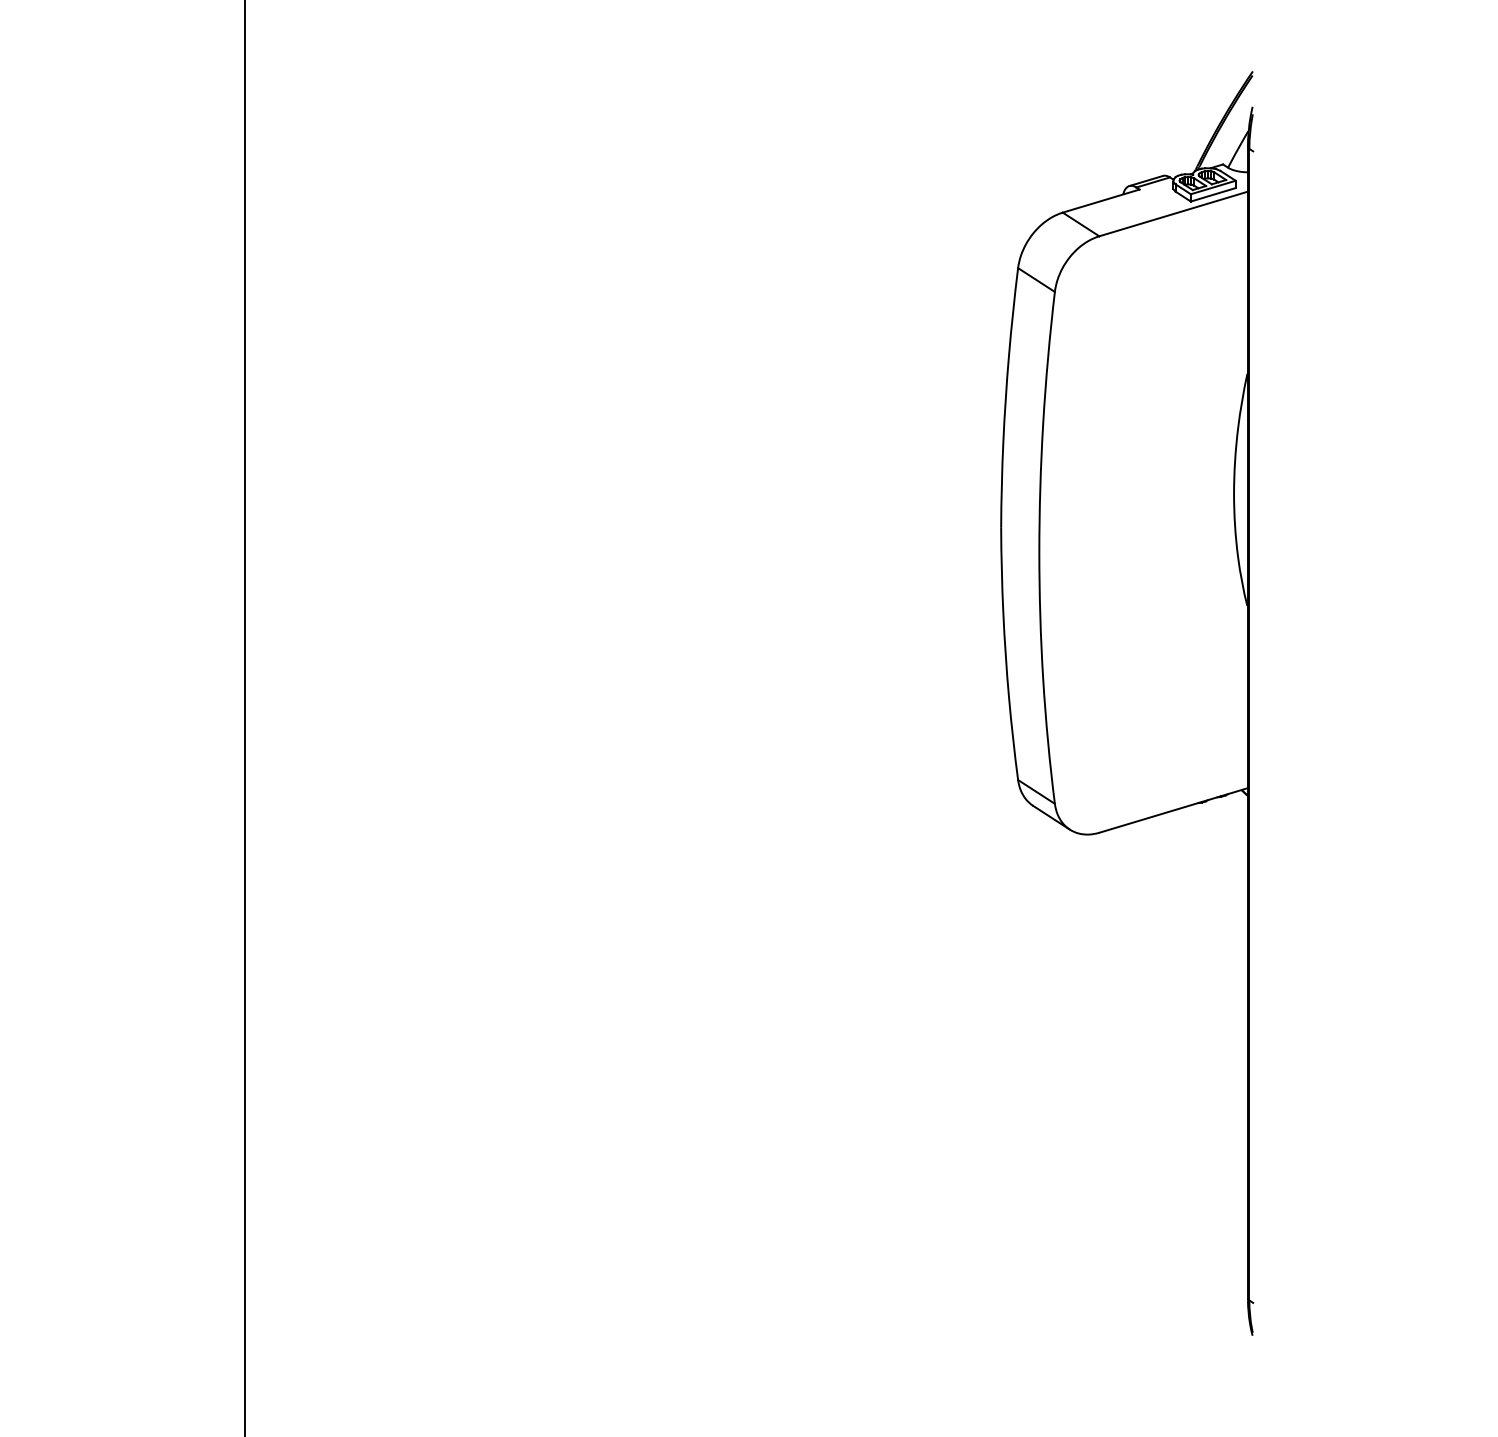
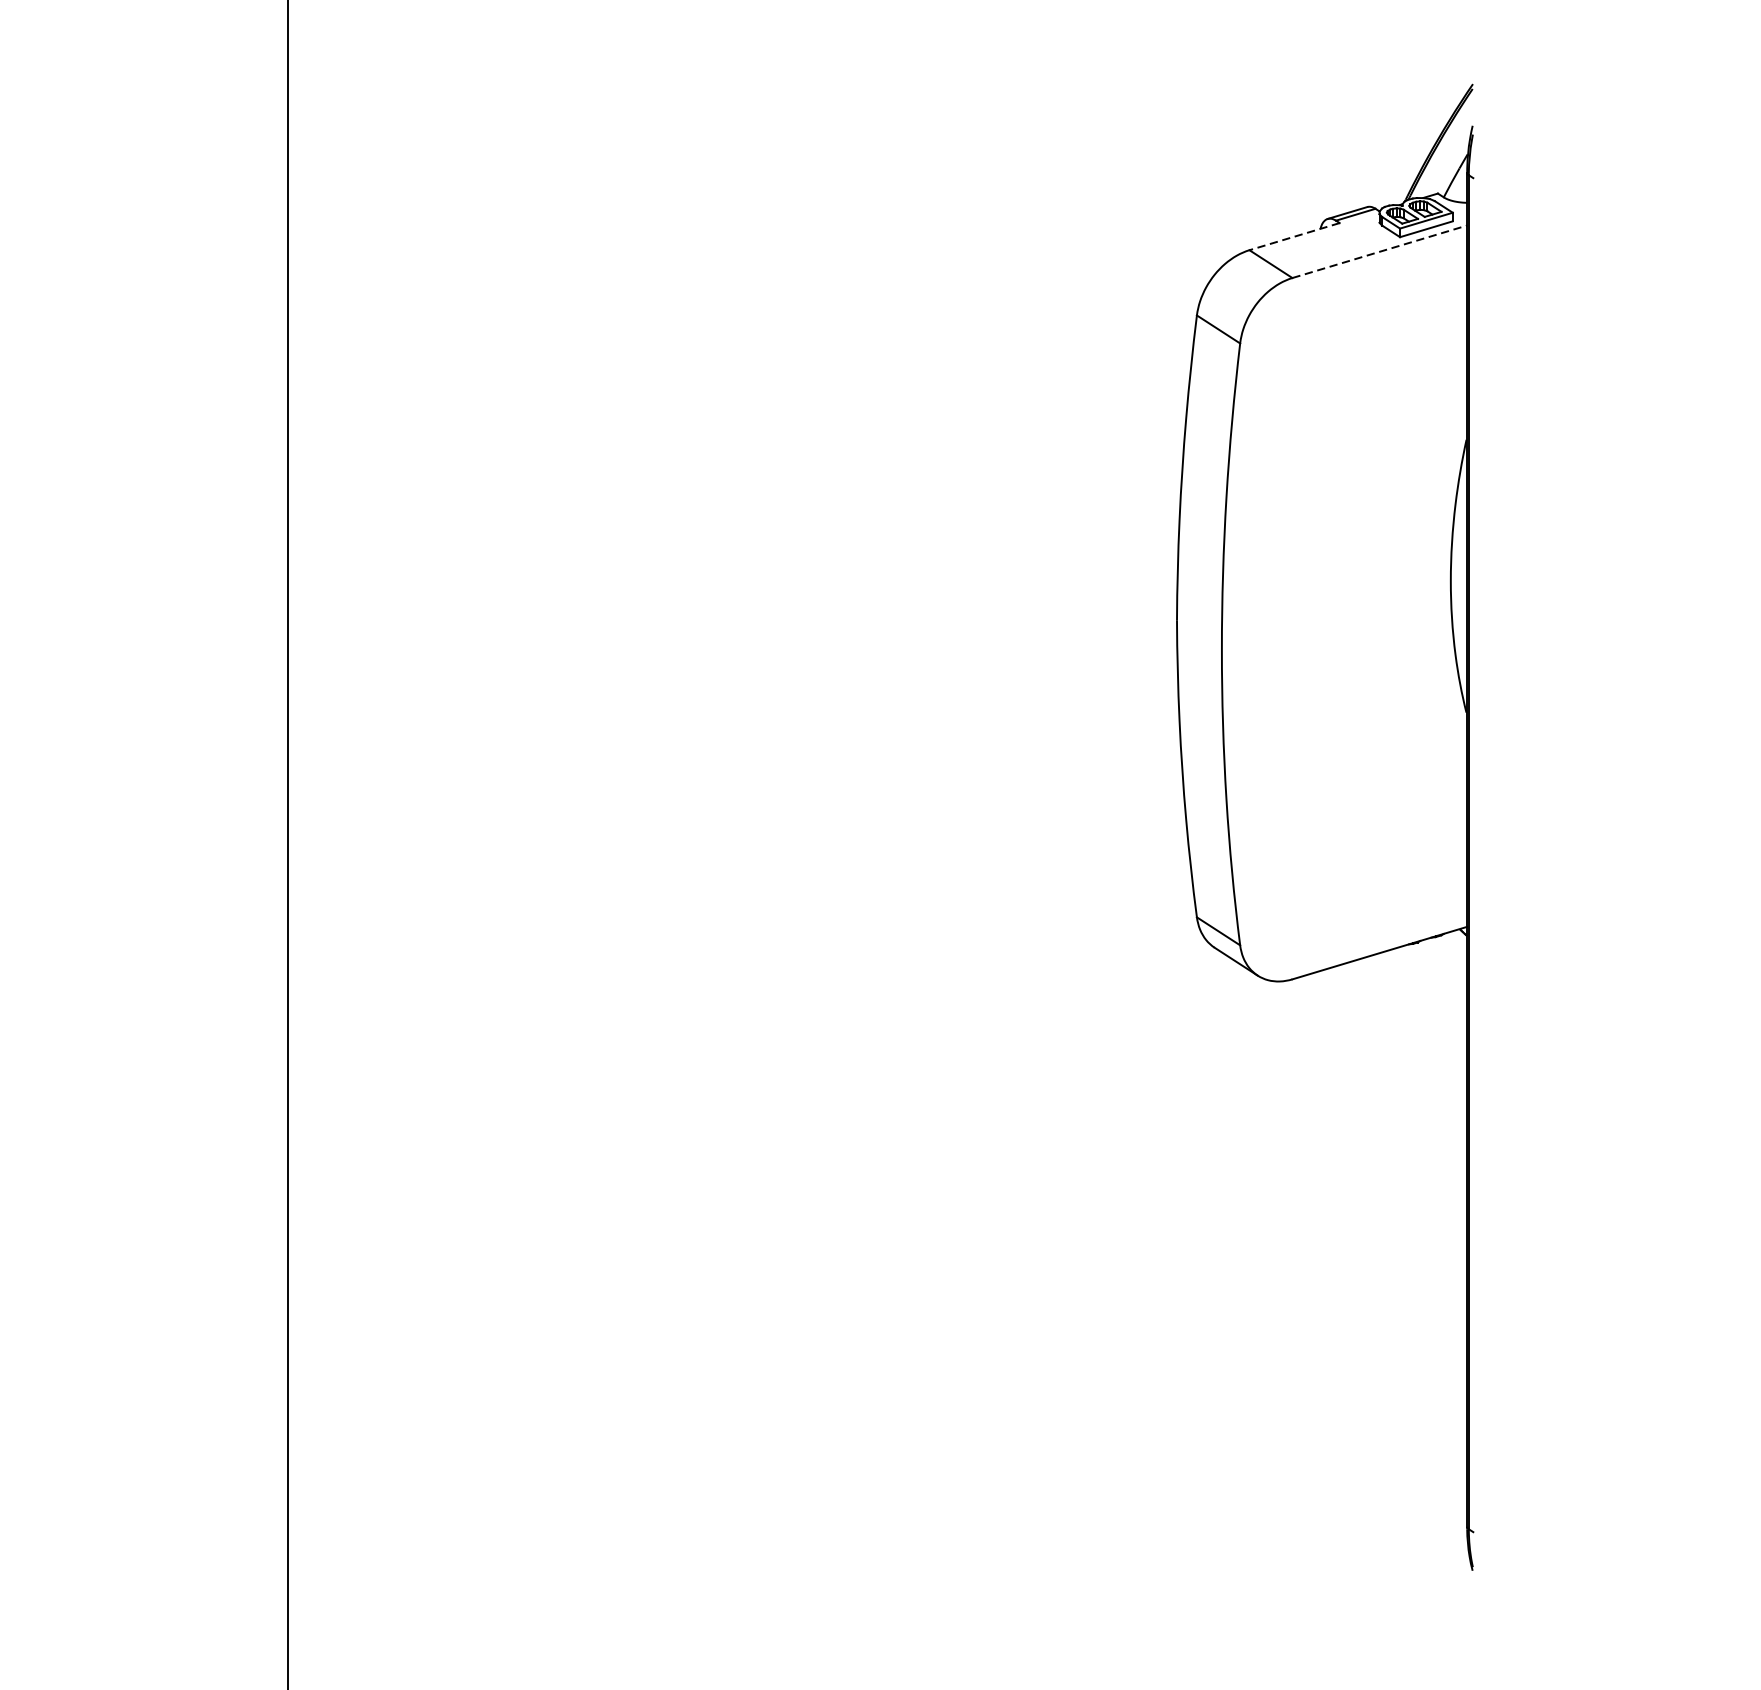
line: (1100, 201) -> (1293, 237), solid -> dashed
line: (1173, 213) -> (1379, 251), solid -> dashed

